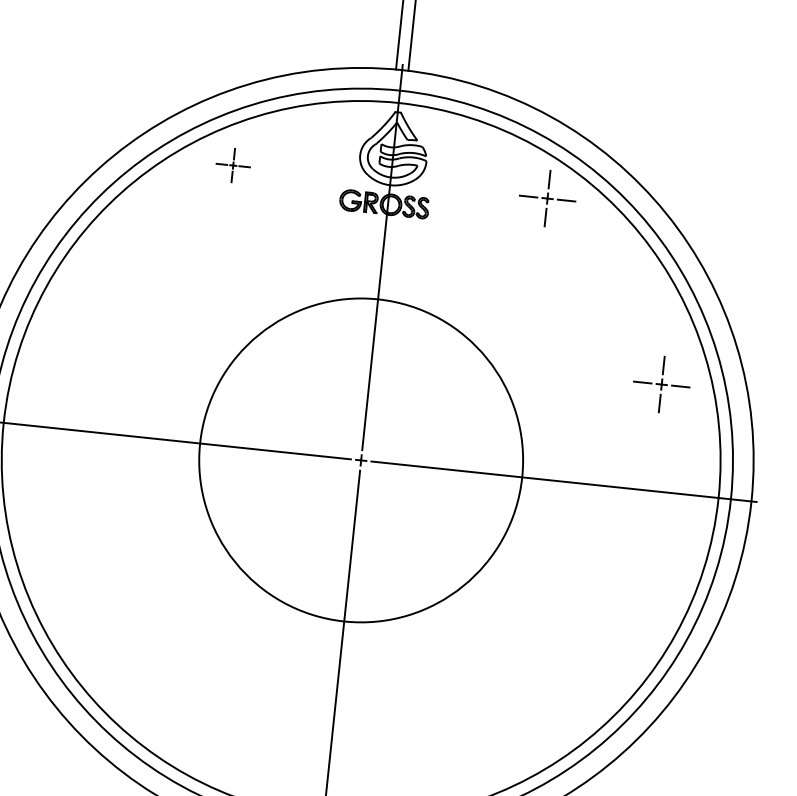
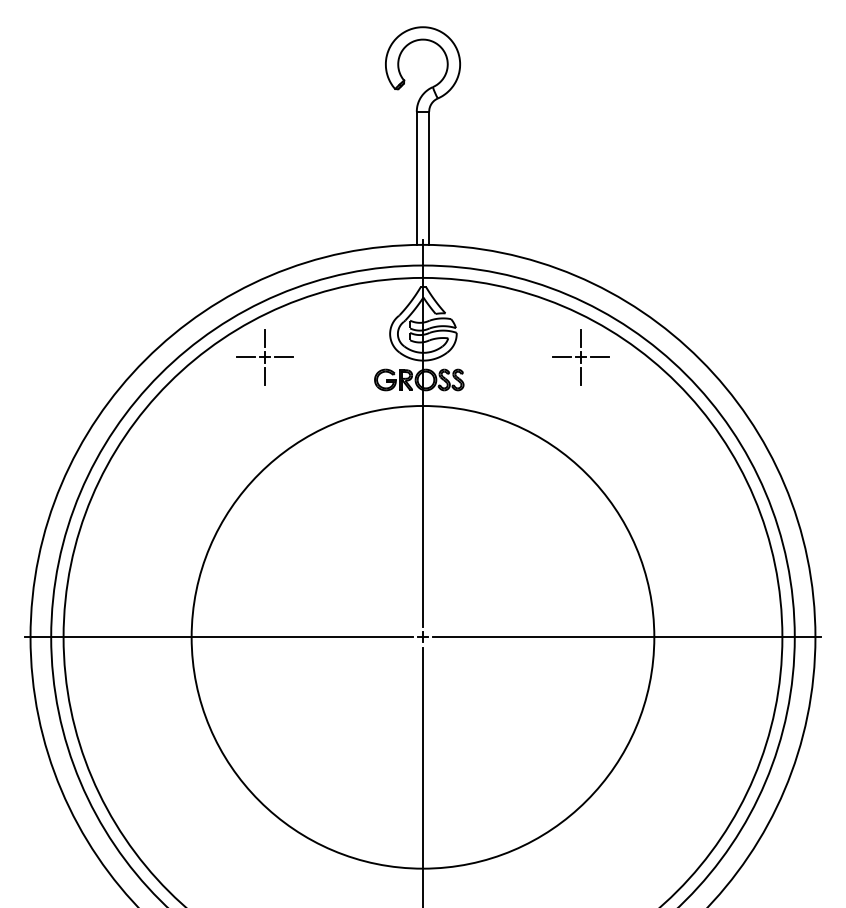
part: (232, 165) -> (264, 357), size x1.67
part: (661, 384) -> (713, 530), removed
circle: (360, 459) -> (422, 636), size x1.43

